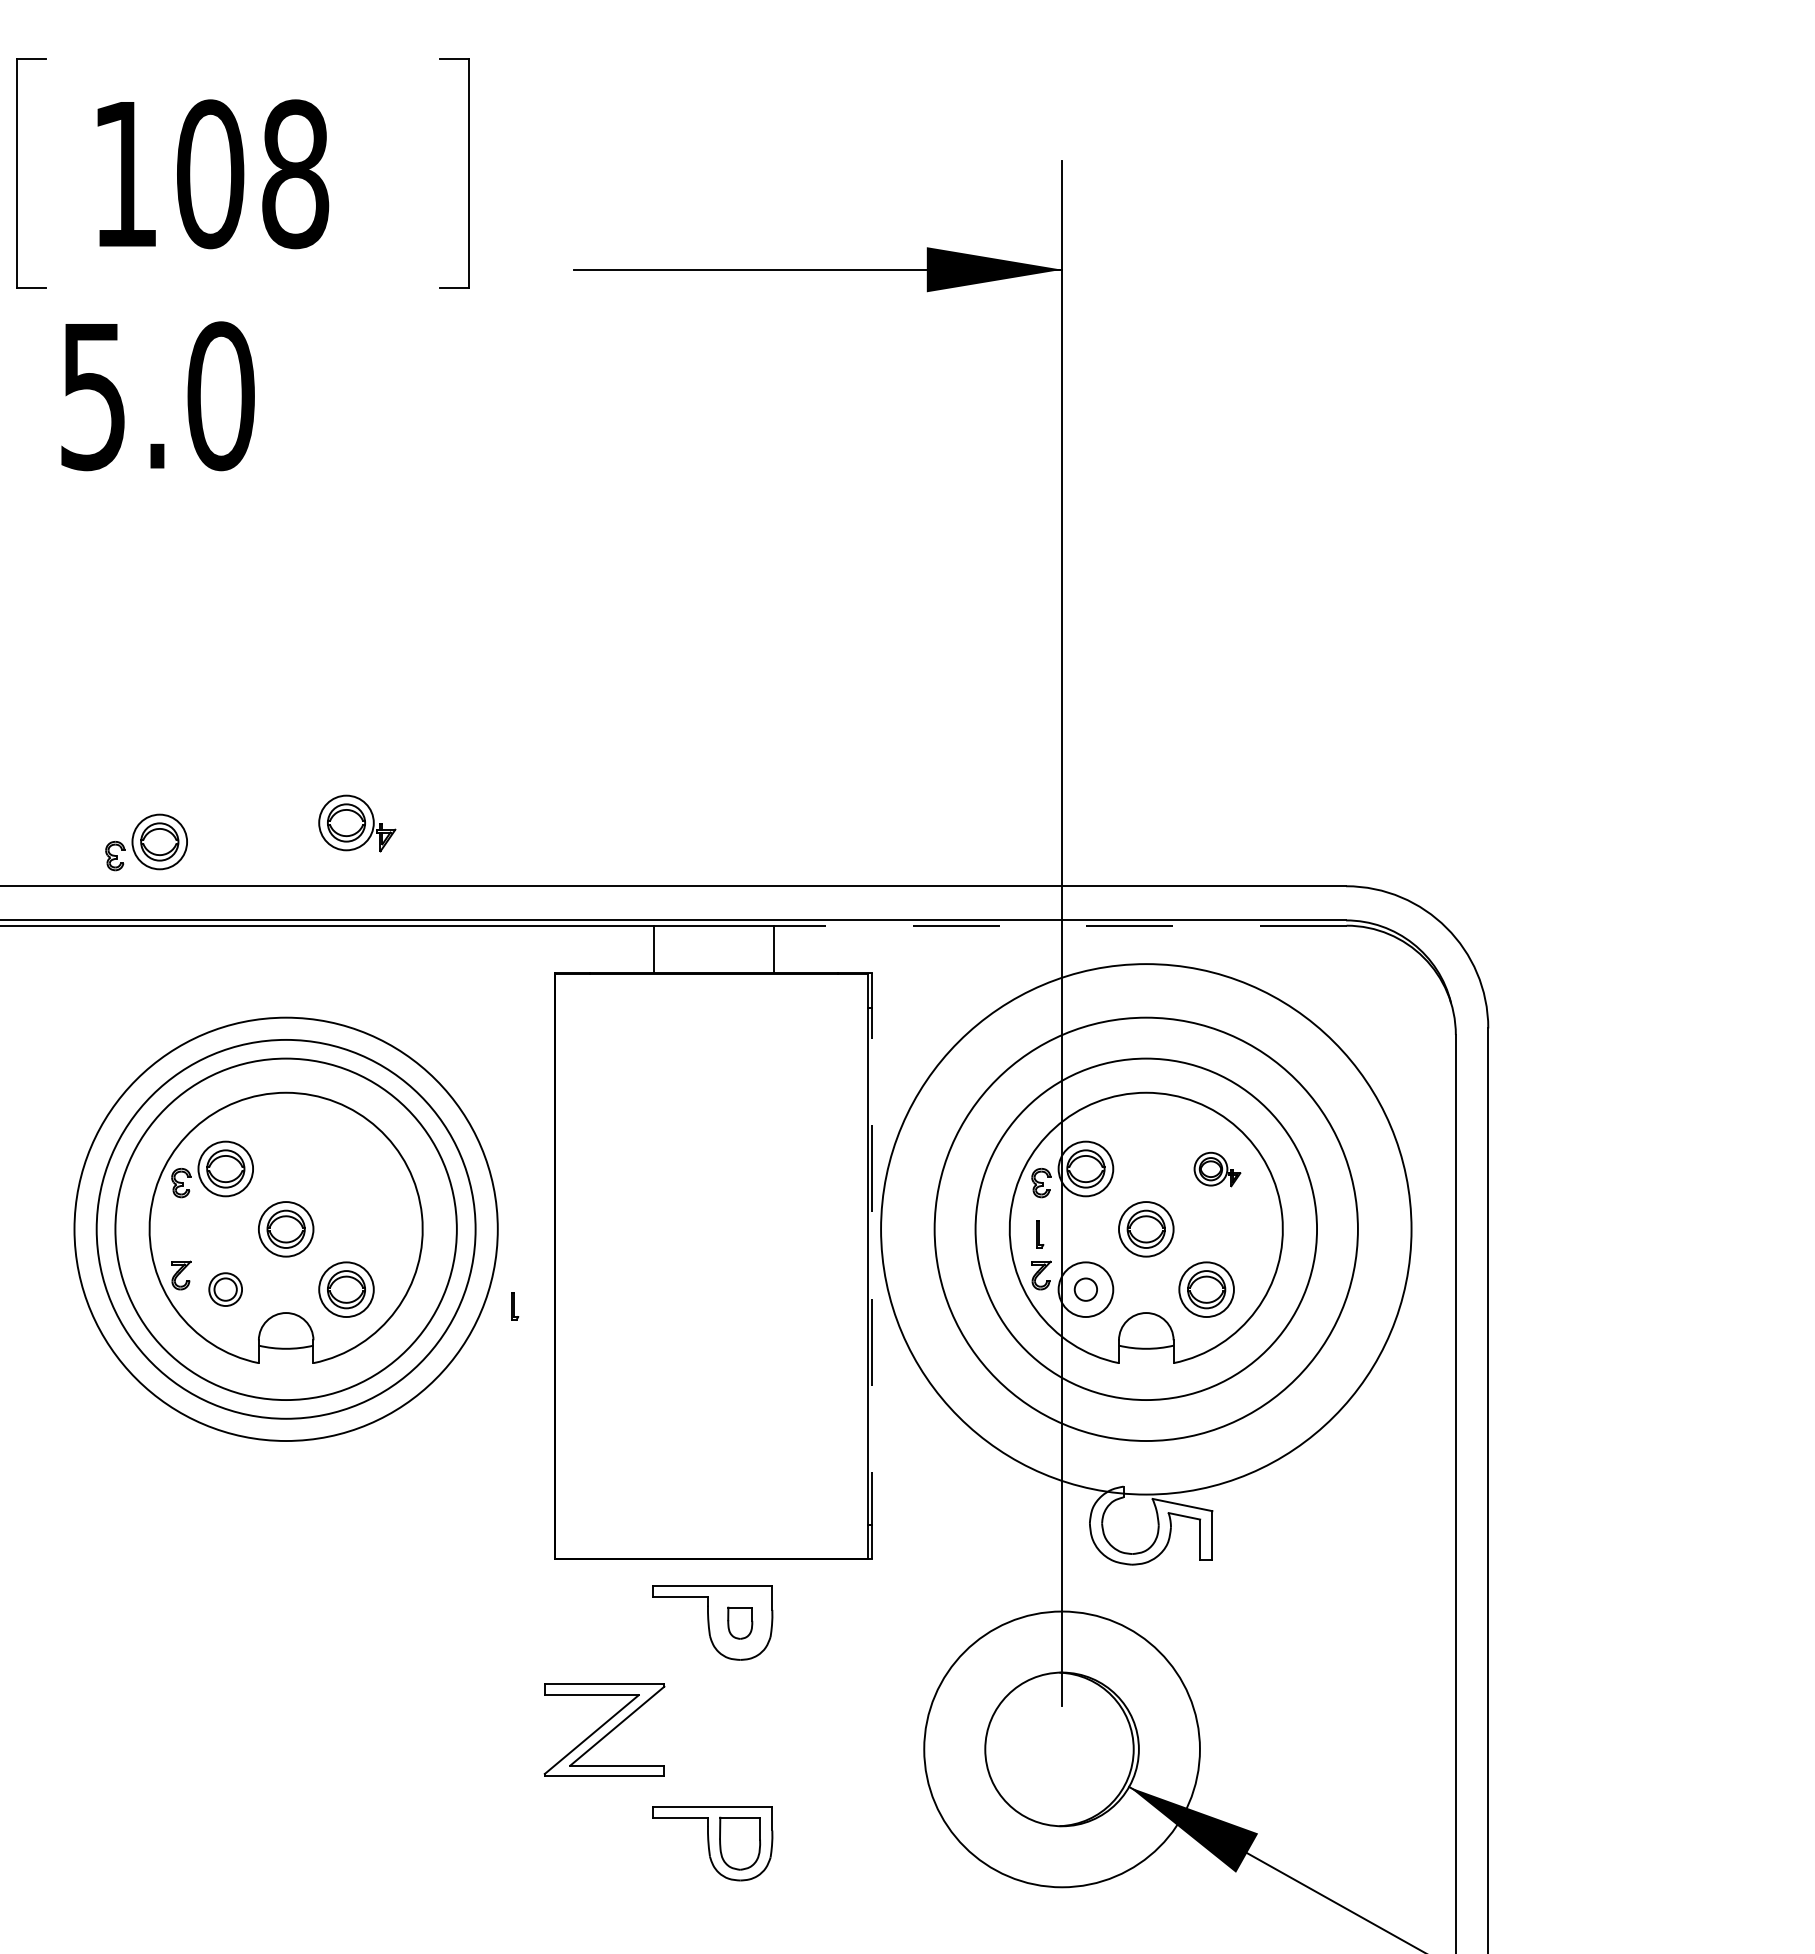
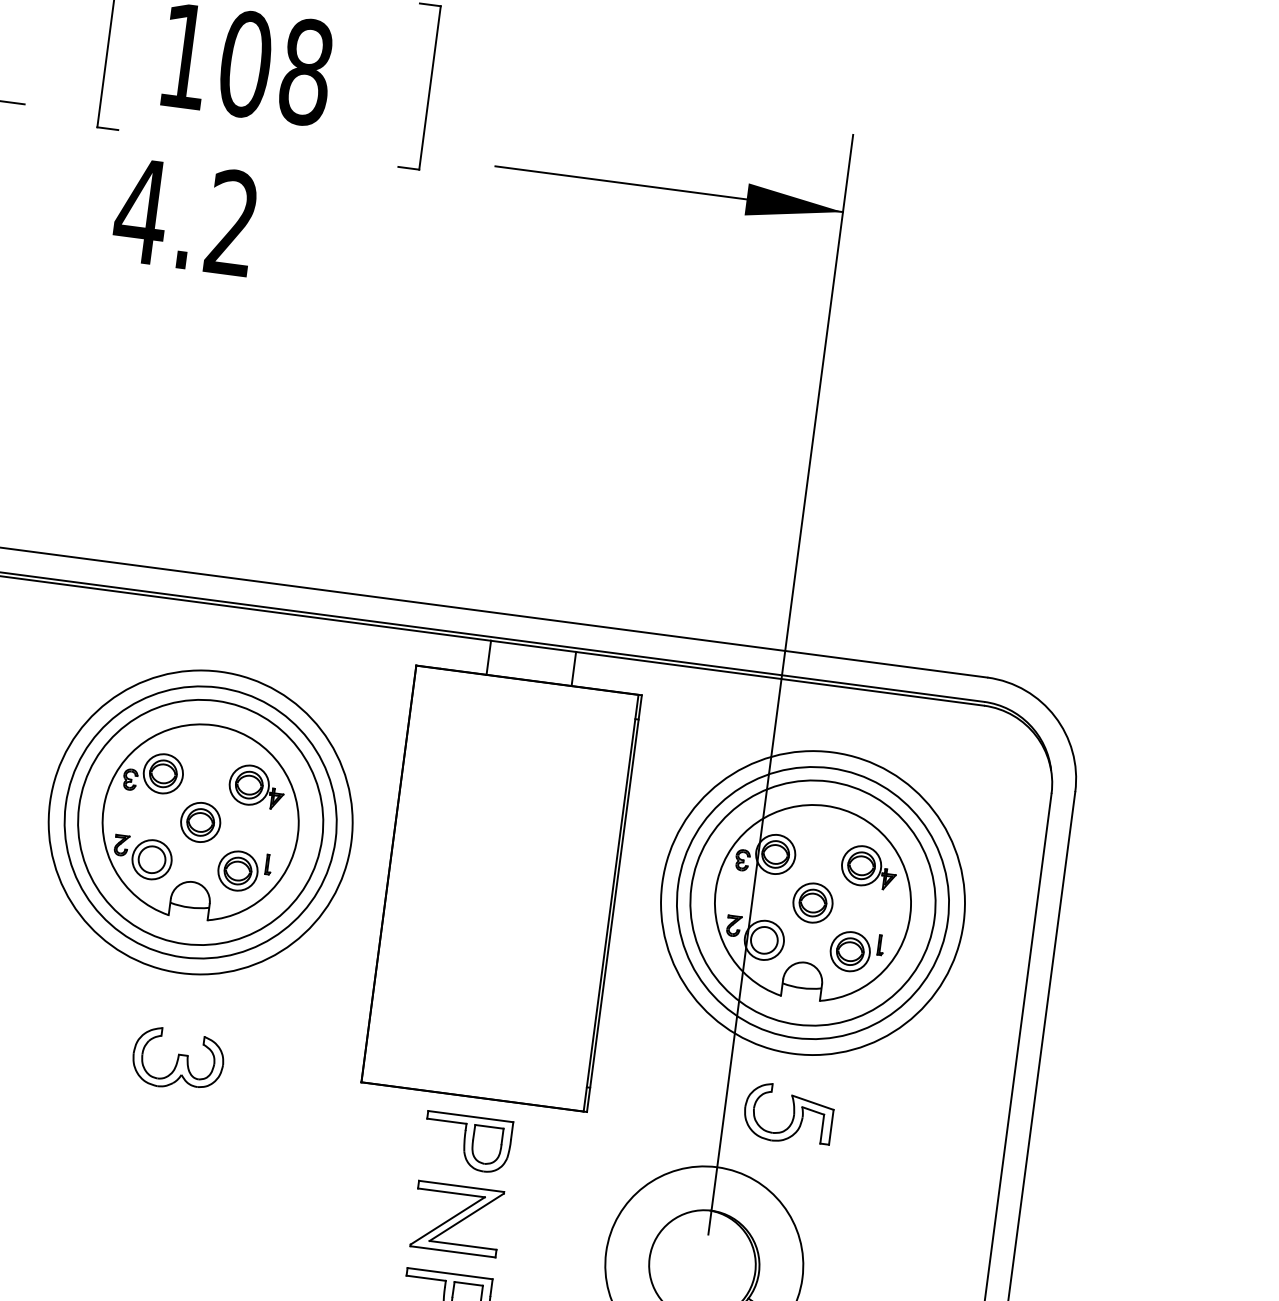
text: (155, 396) -> (185, 217), 5.0 -> 4.2
part: (357, 823) -> (257, 786), moved
part: (146, 842) -> (137, 534), removed
line: (1060, 925) -> (780, 678), dashed -> solid
part: (1217, 1169) -> (869, 867), size x1.67
circle: (1145, 1228) -> (812, 902), size x0.71
part: (1040, 1234) -> (881, 945), moved
line: (872, 1266) -> (614, 903), dashed -> solid
part: (225, 1289) -> (151, 859), size x1.67
circle: (1085, 1289) -> (764, 940), size x1.67
part: (515, 1306) -> (269, 864), moved
part: (298, 1560) -> (178, 1059), added
part: (740, 1623) -> (487, 1145), size x1.67
part: (604, 1729) -> (457, 1218), moved

